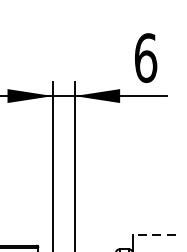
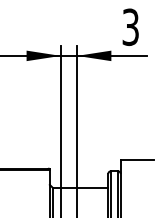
text: (145, 58) -> (130, 27), 6 -> 3
line: (153, 234) -> (136, 160), dashed -> solid

